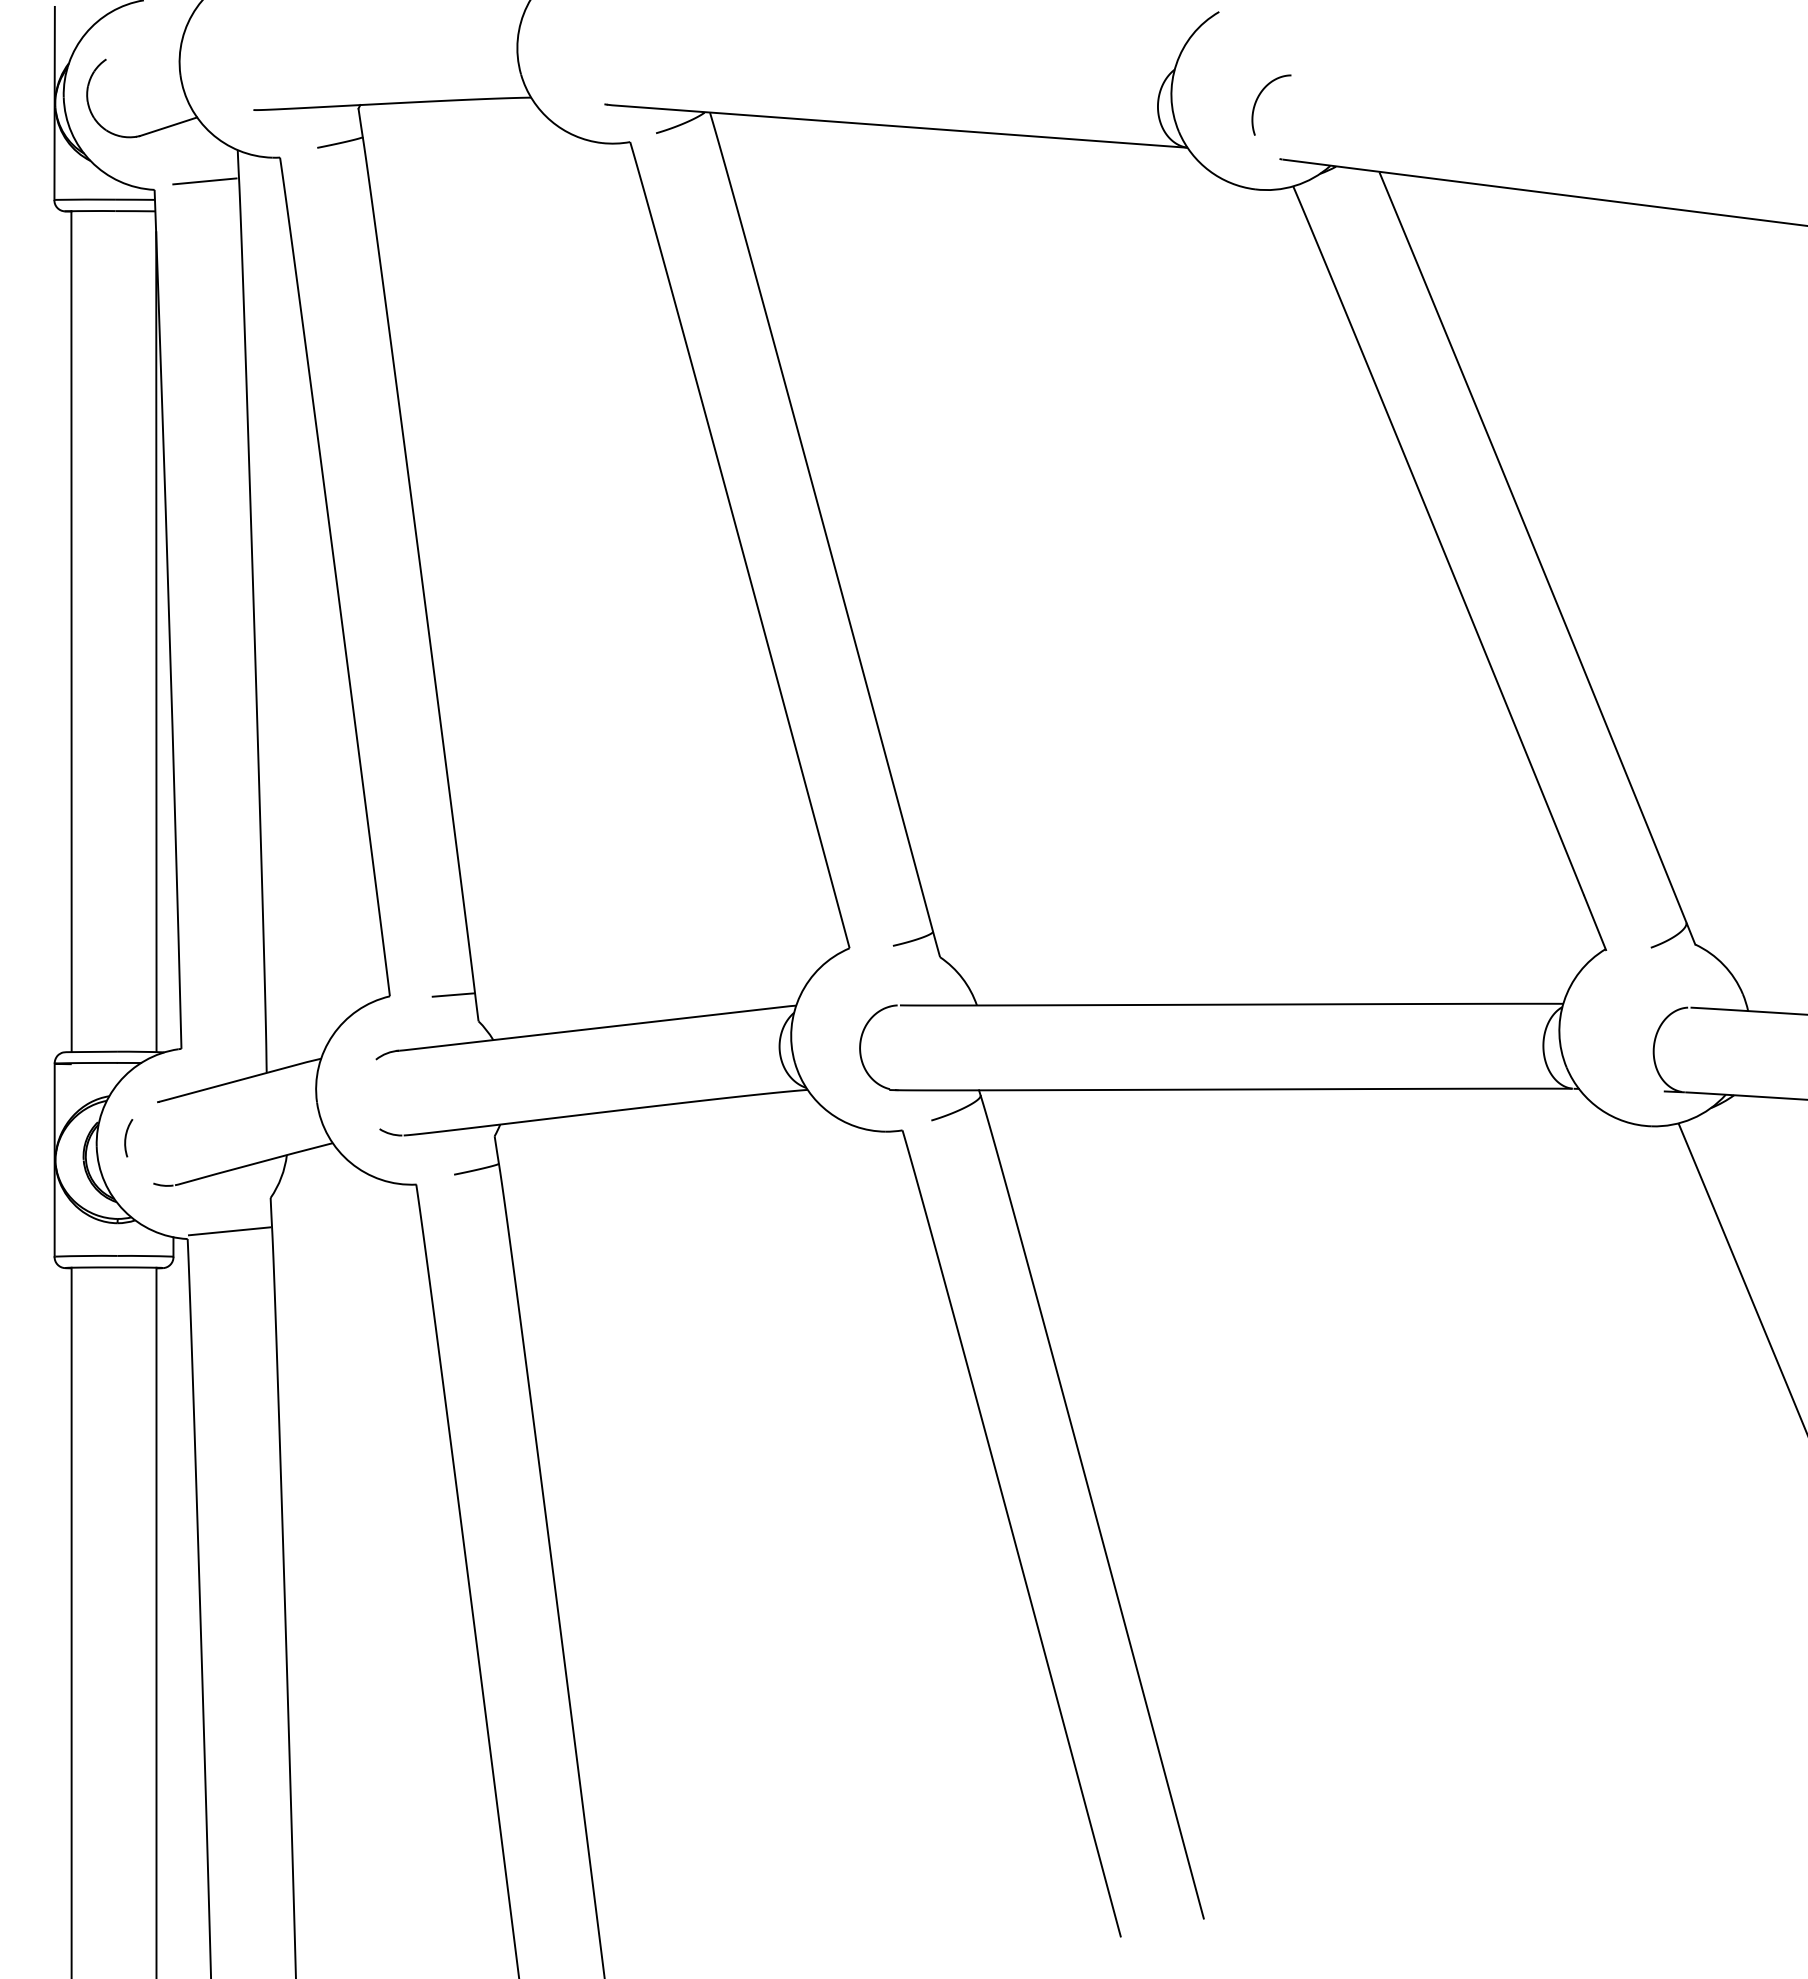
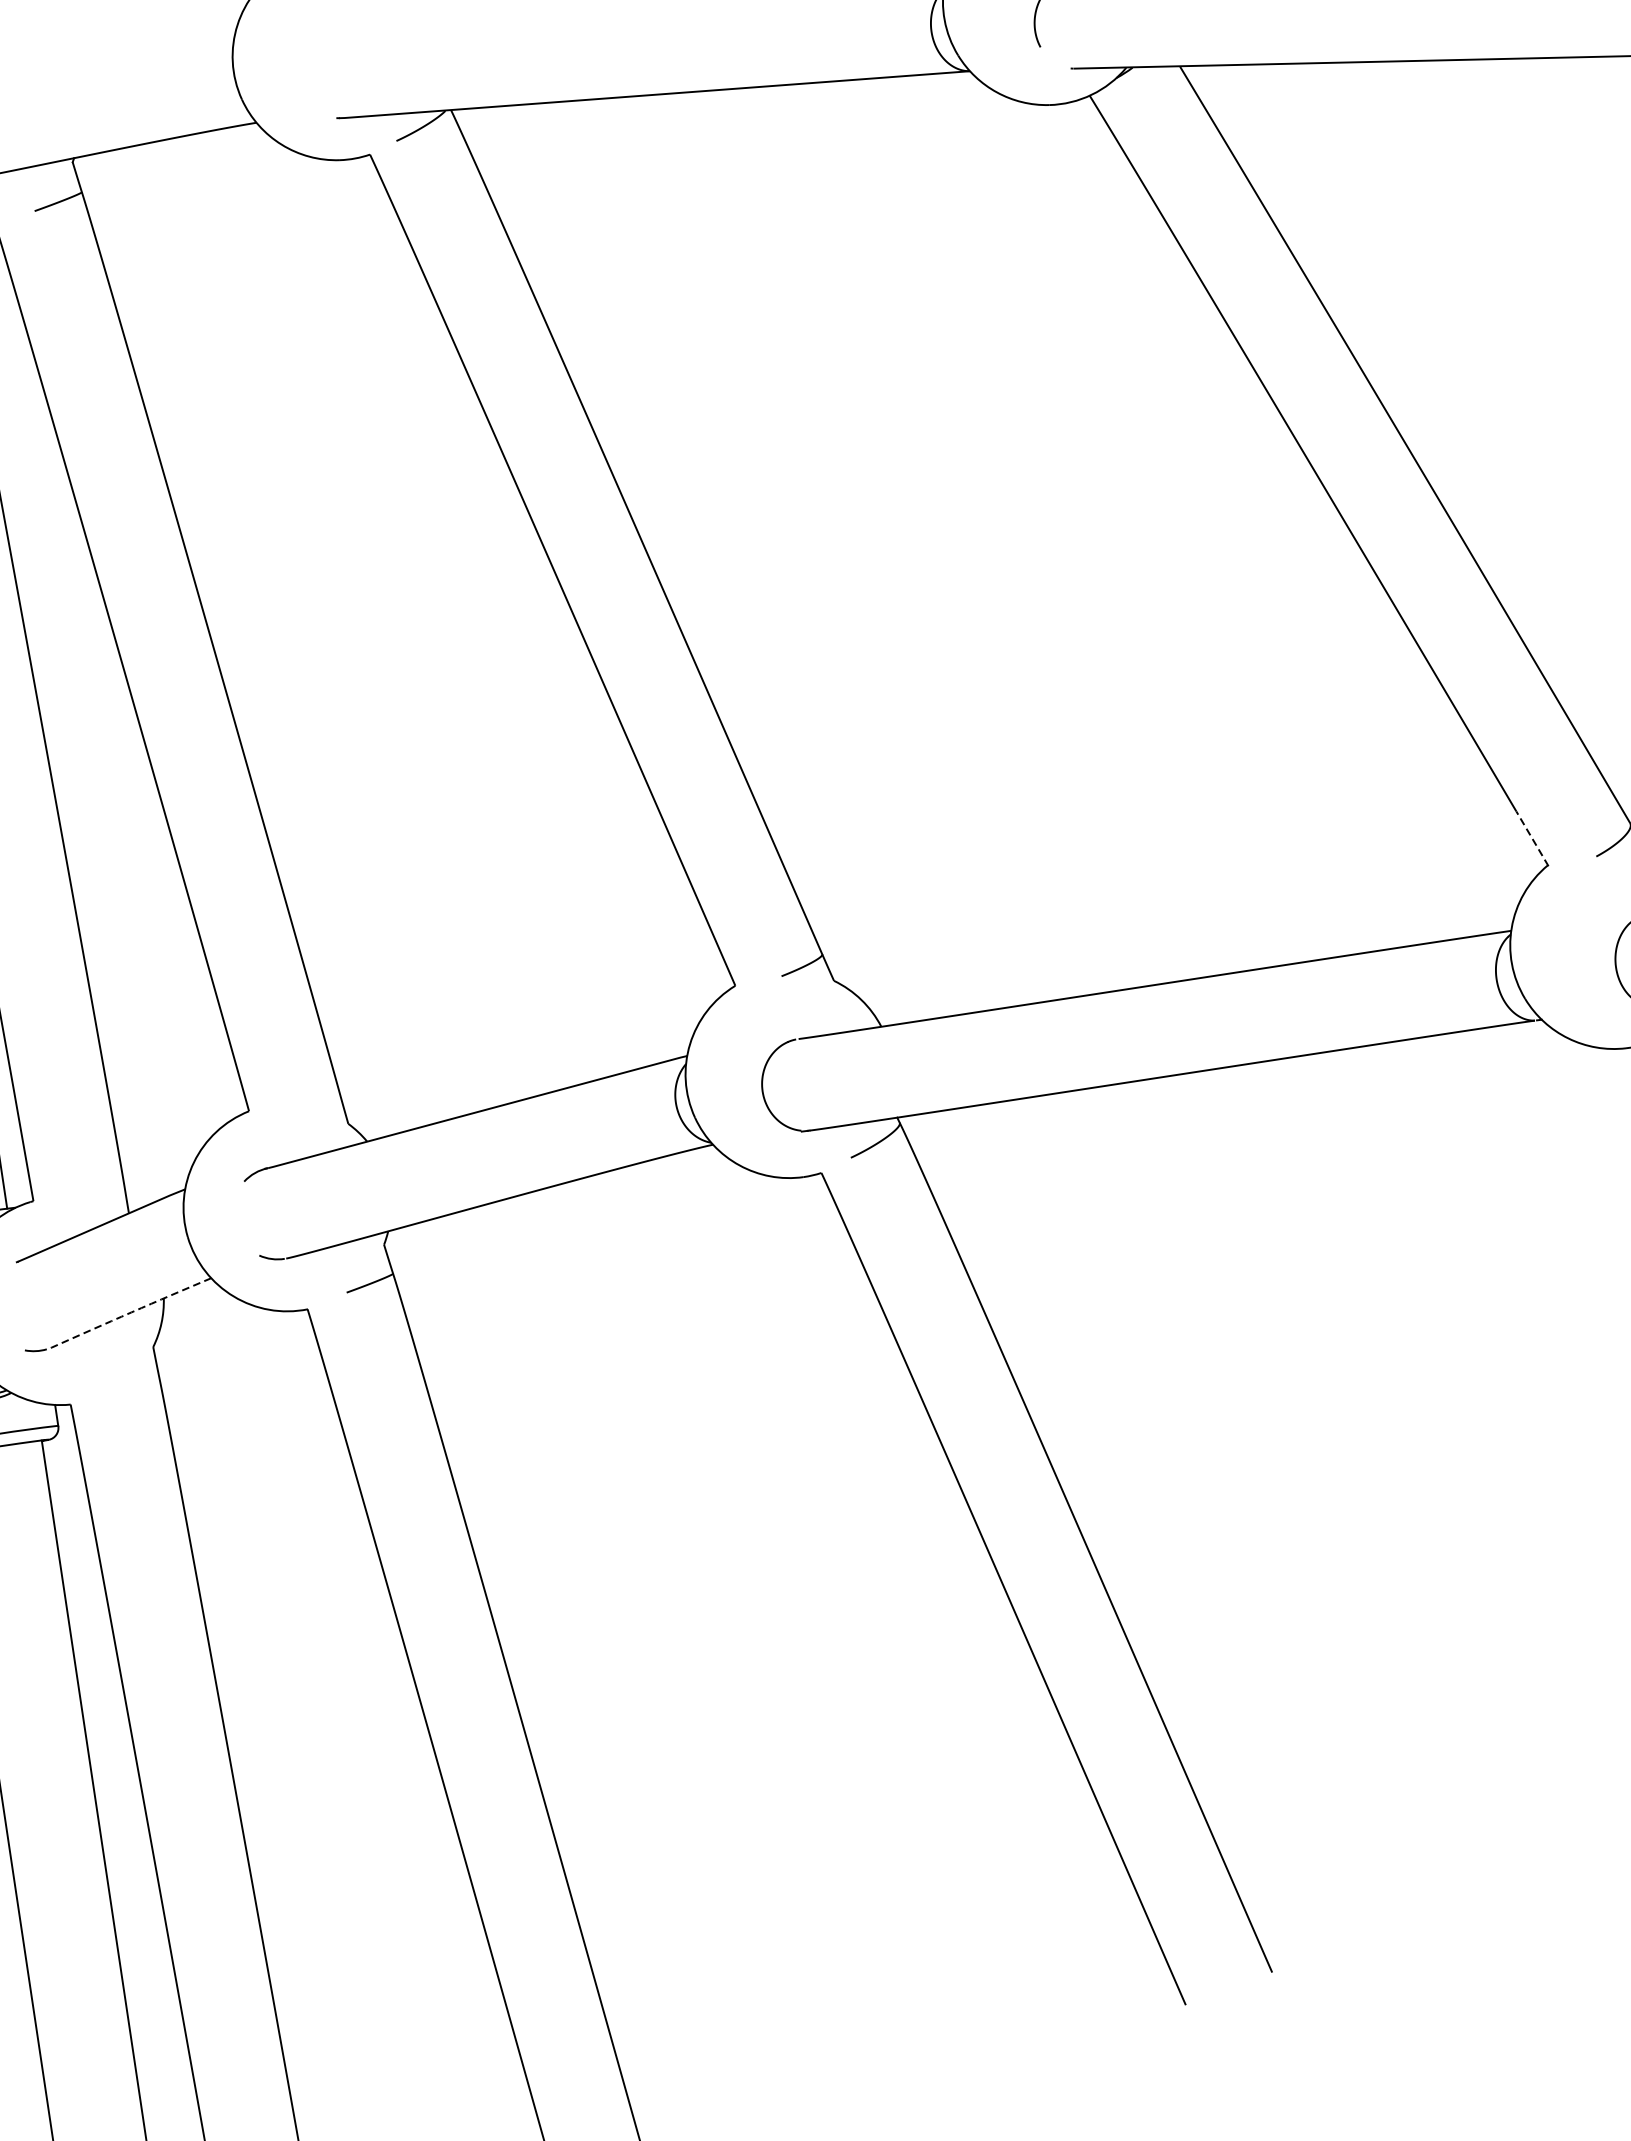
line: (1594, 922) -> (1531, 838), solid -> dashed
line: (453, 994) -> (317, 1099), removed
line: (253, 1163) -> (129, 1312), solid -> dashed
line: (229, 1231) -> (114, 1389), removed

